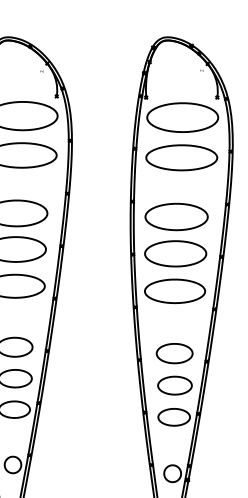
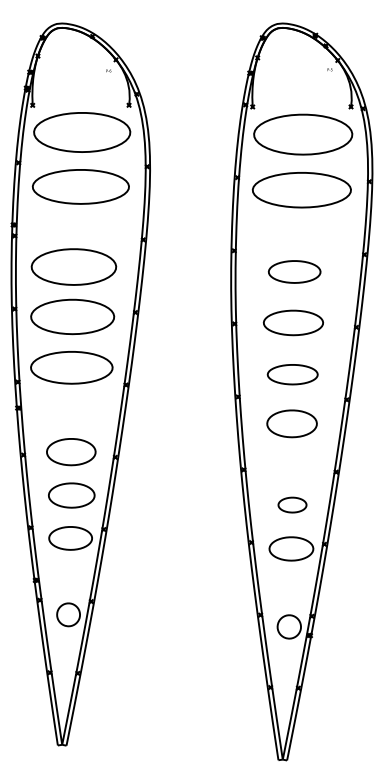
part: (176, 216) -> (294, 271), size x0.6
part: (175, 253) -> (293, 322), size x0.7
part: (174, 291) -> (292, 374), size x0.6
part: (174, 353) -> (291, 423), moved
part: (174, 385) -> (292, 504), size x0.6

